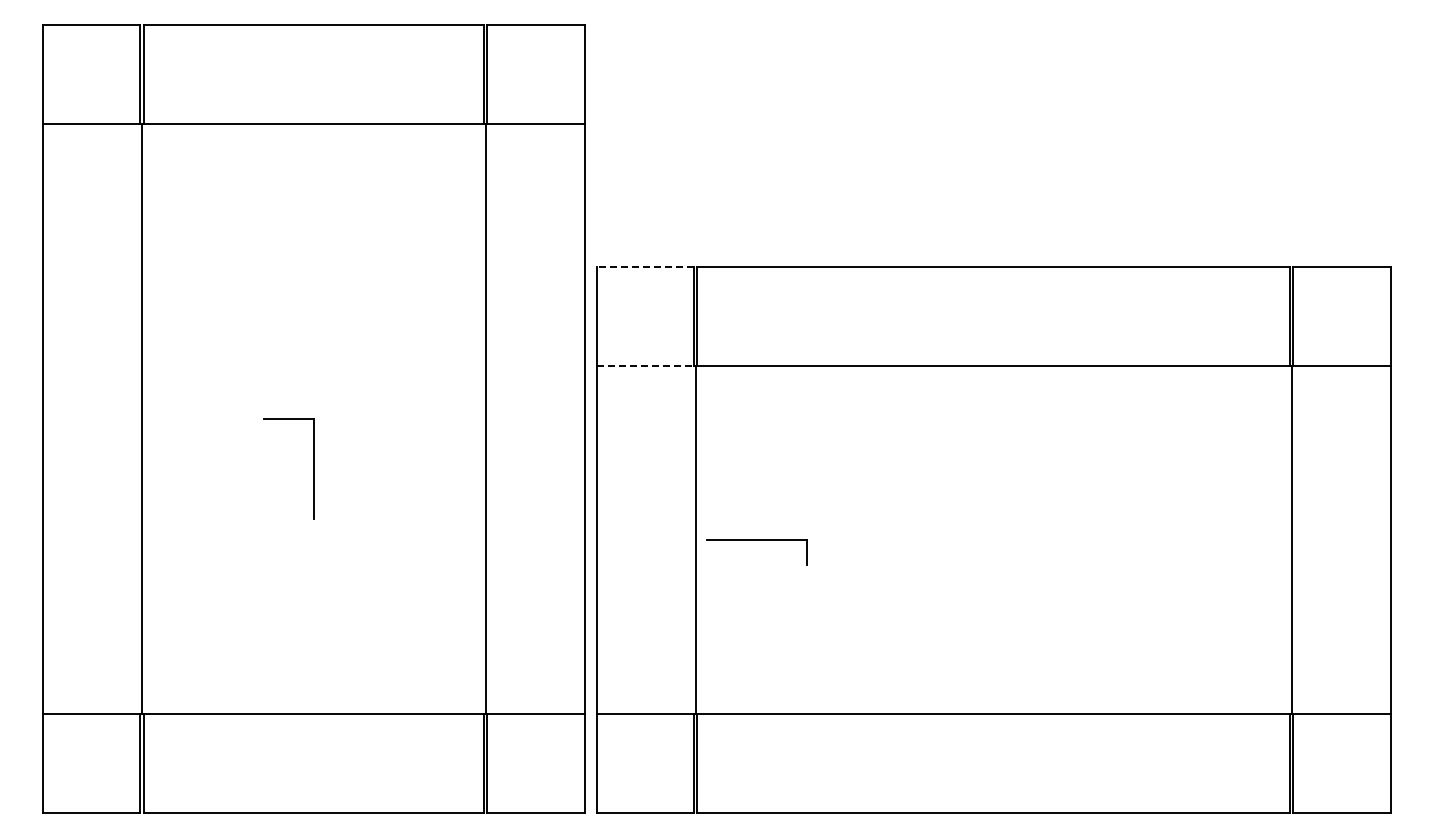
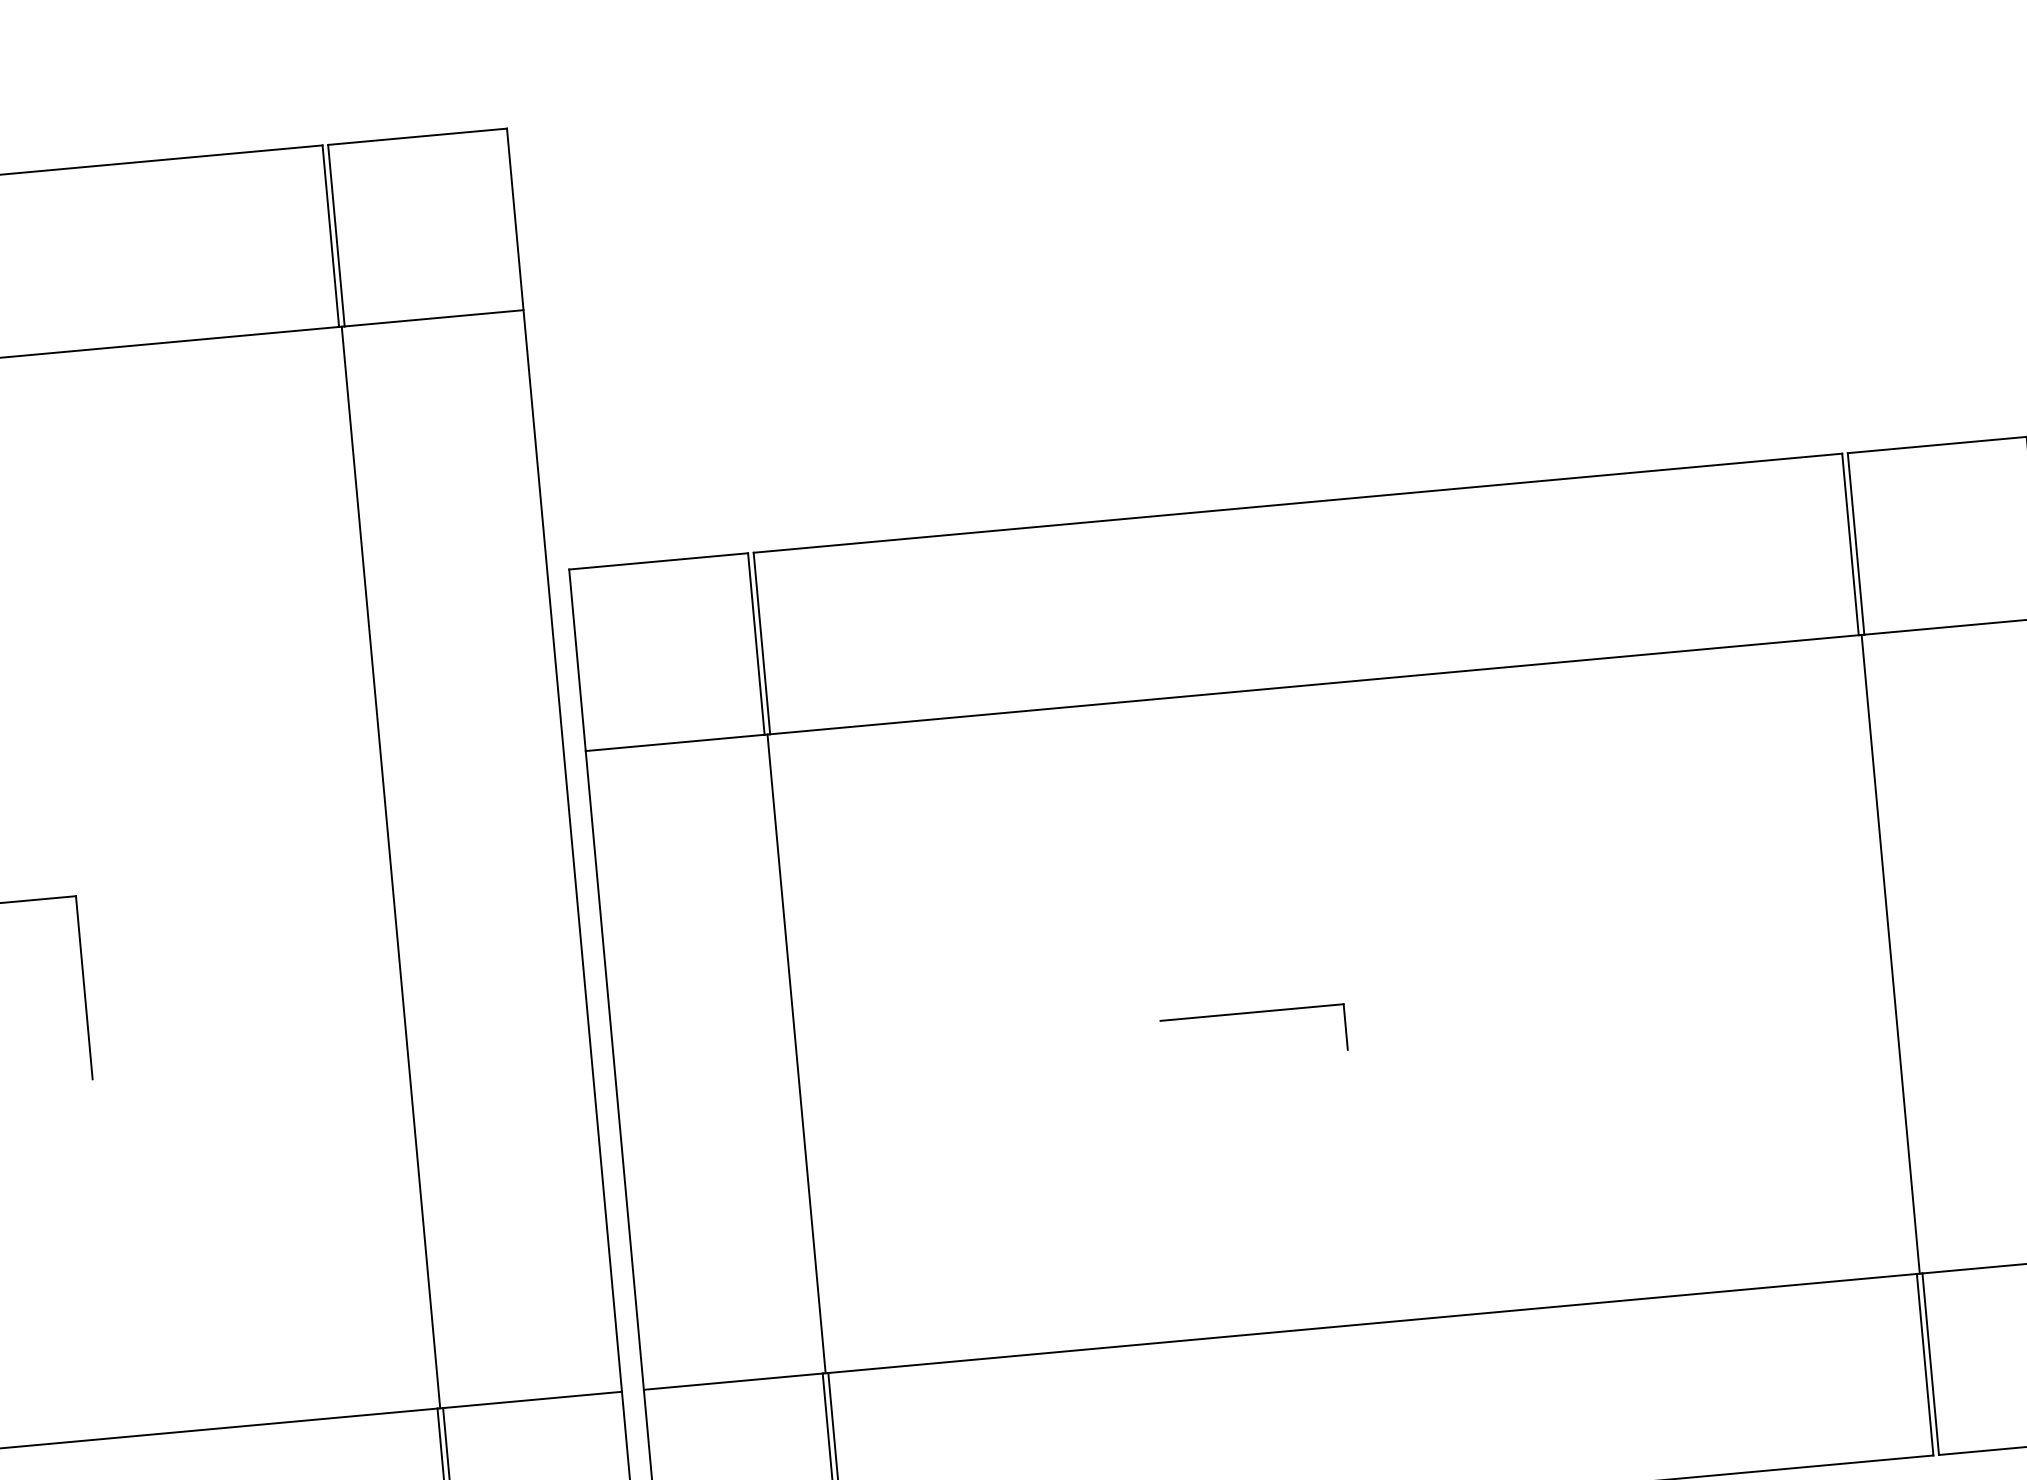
line: (645, 266) -> (659, 561), dashed -> solid
line: (645, 365) -> (675, 742), dashed -> solid
part: (756, 540) -> (1251, 1013), moved

